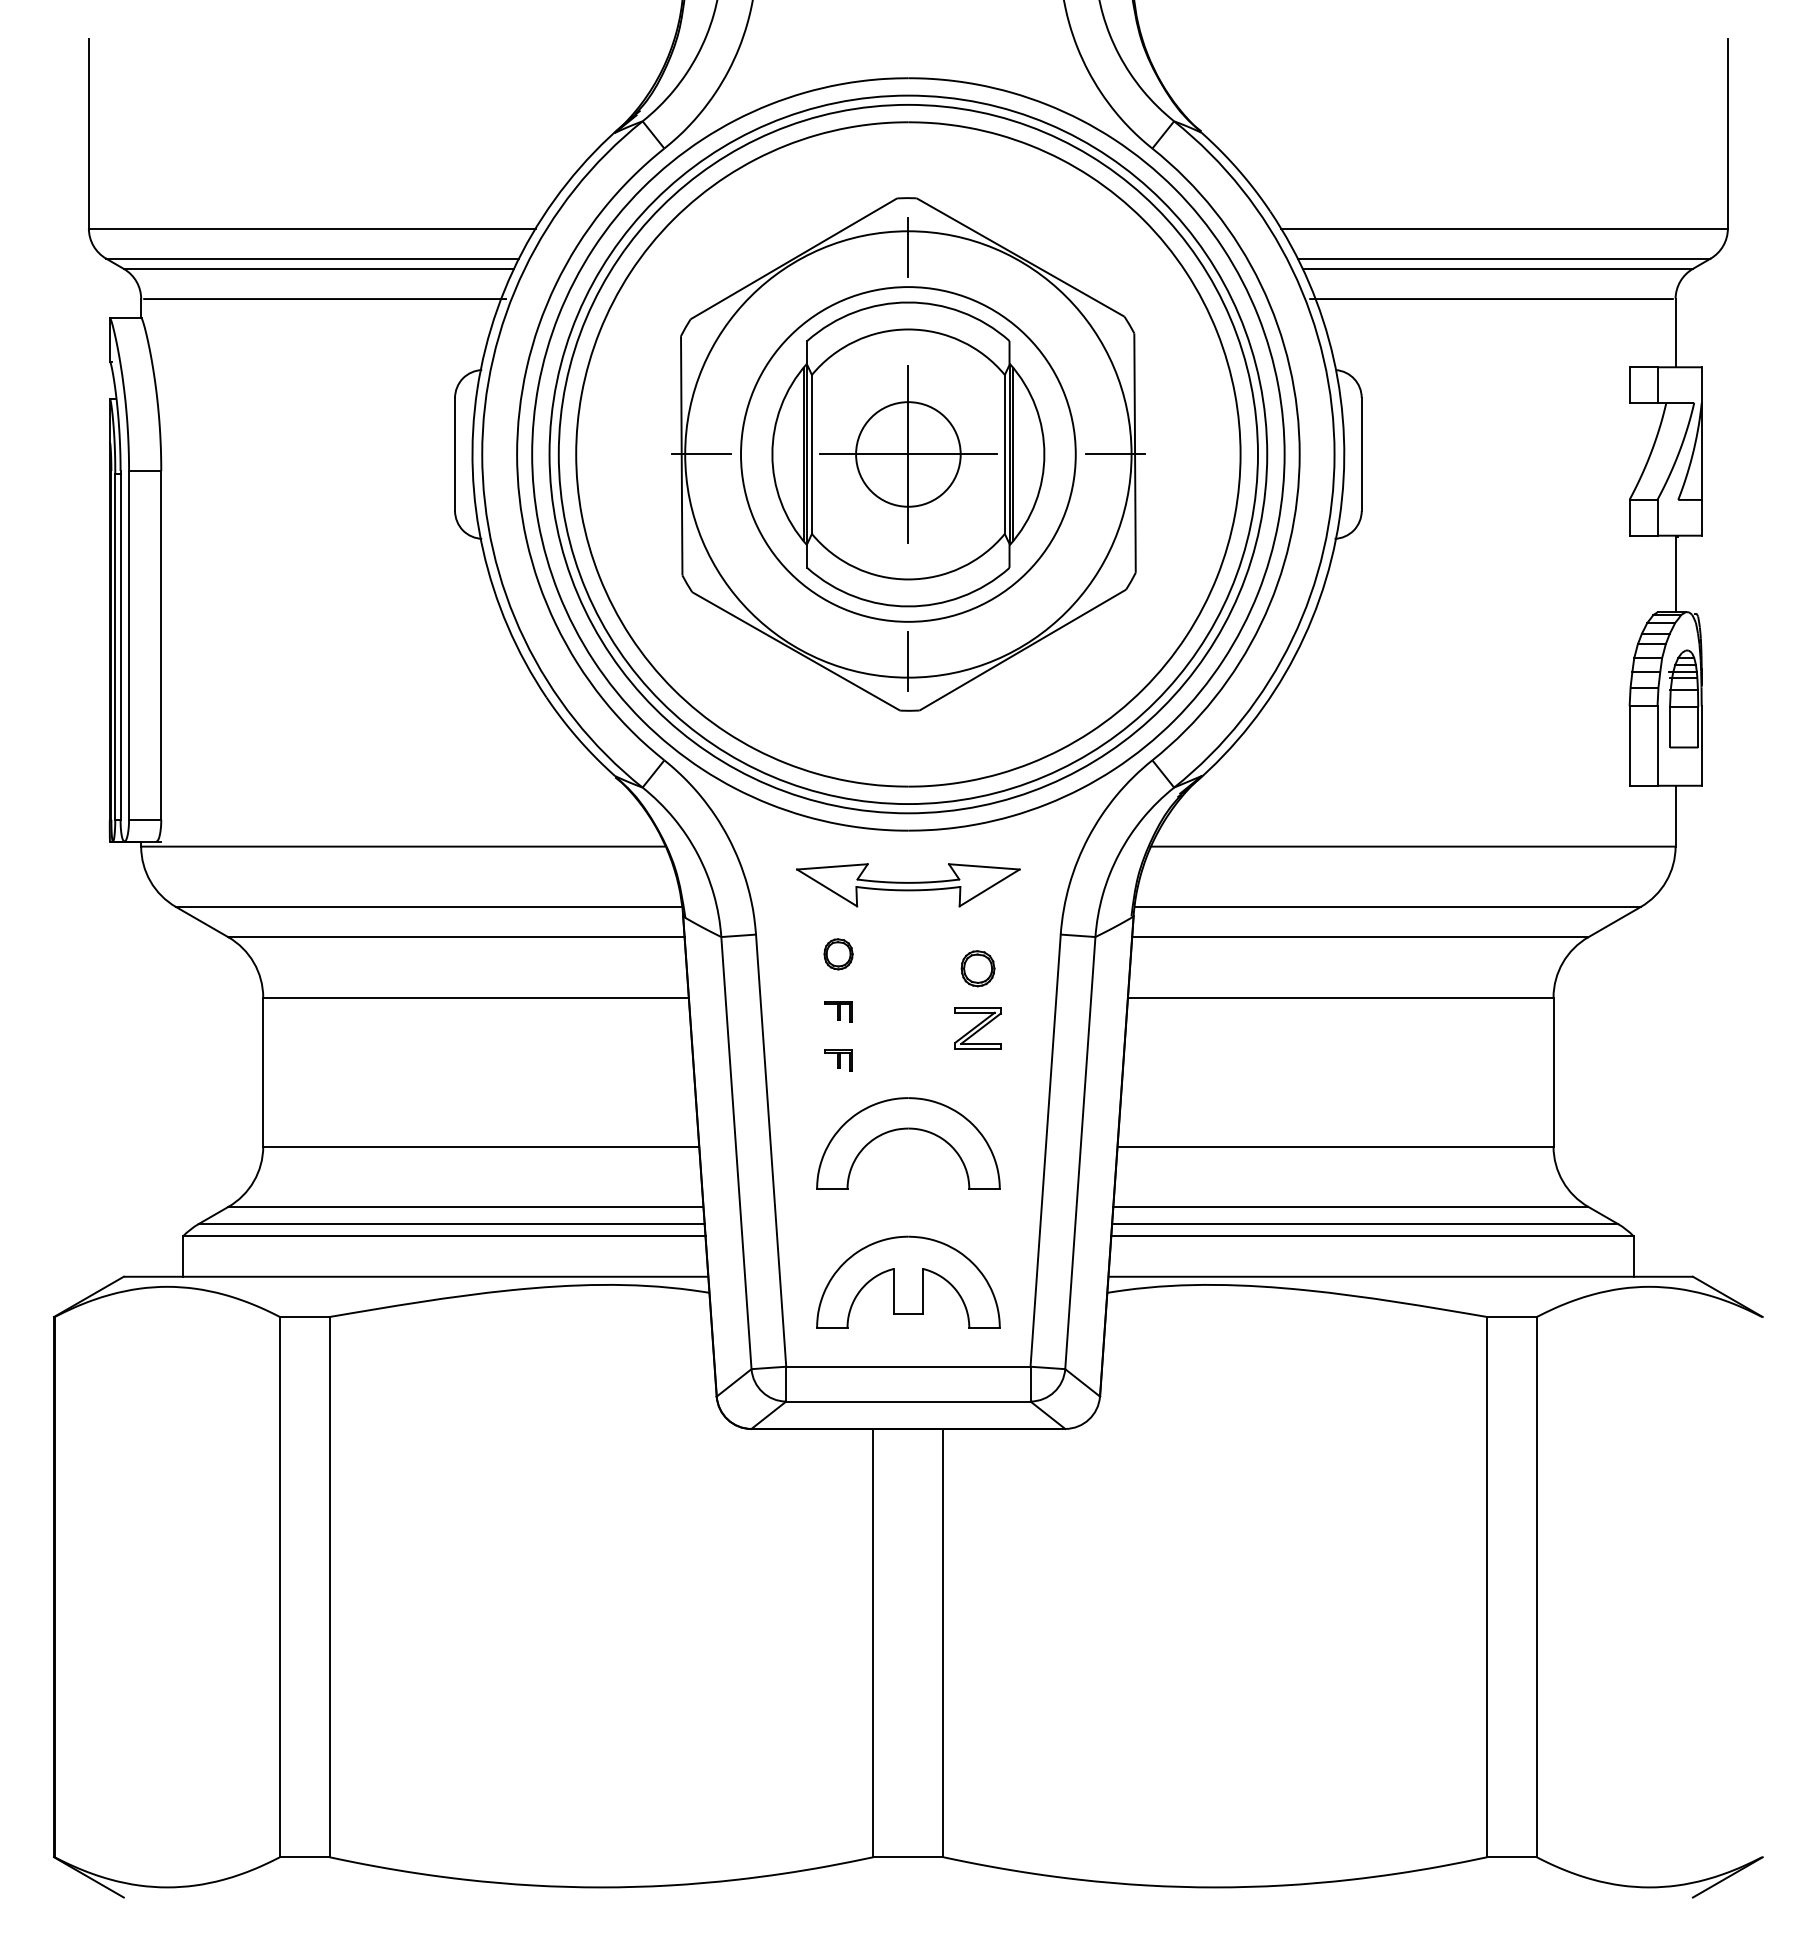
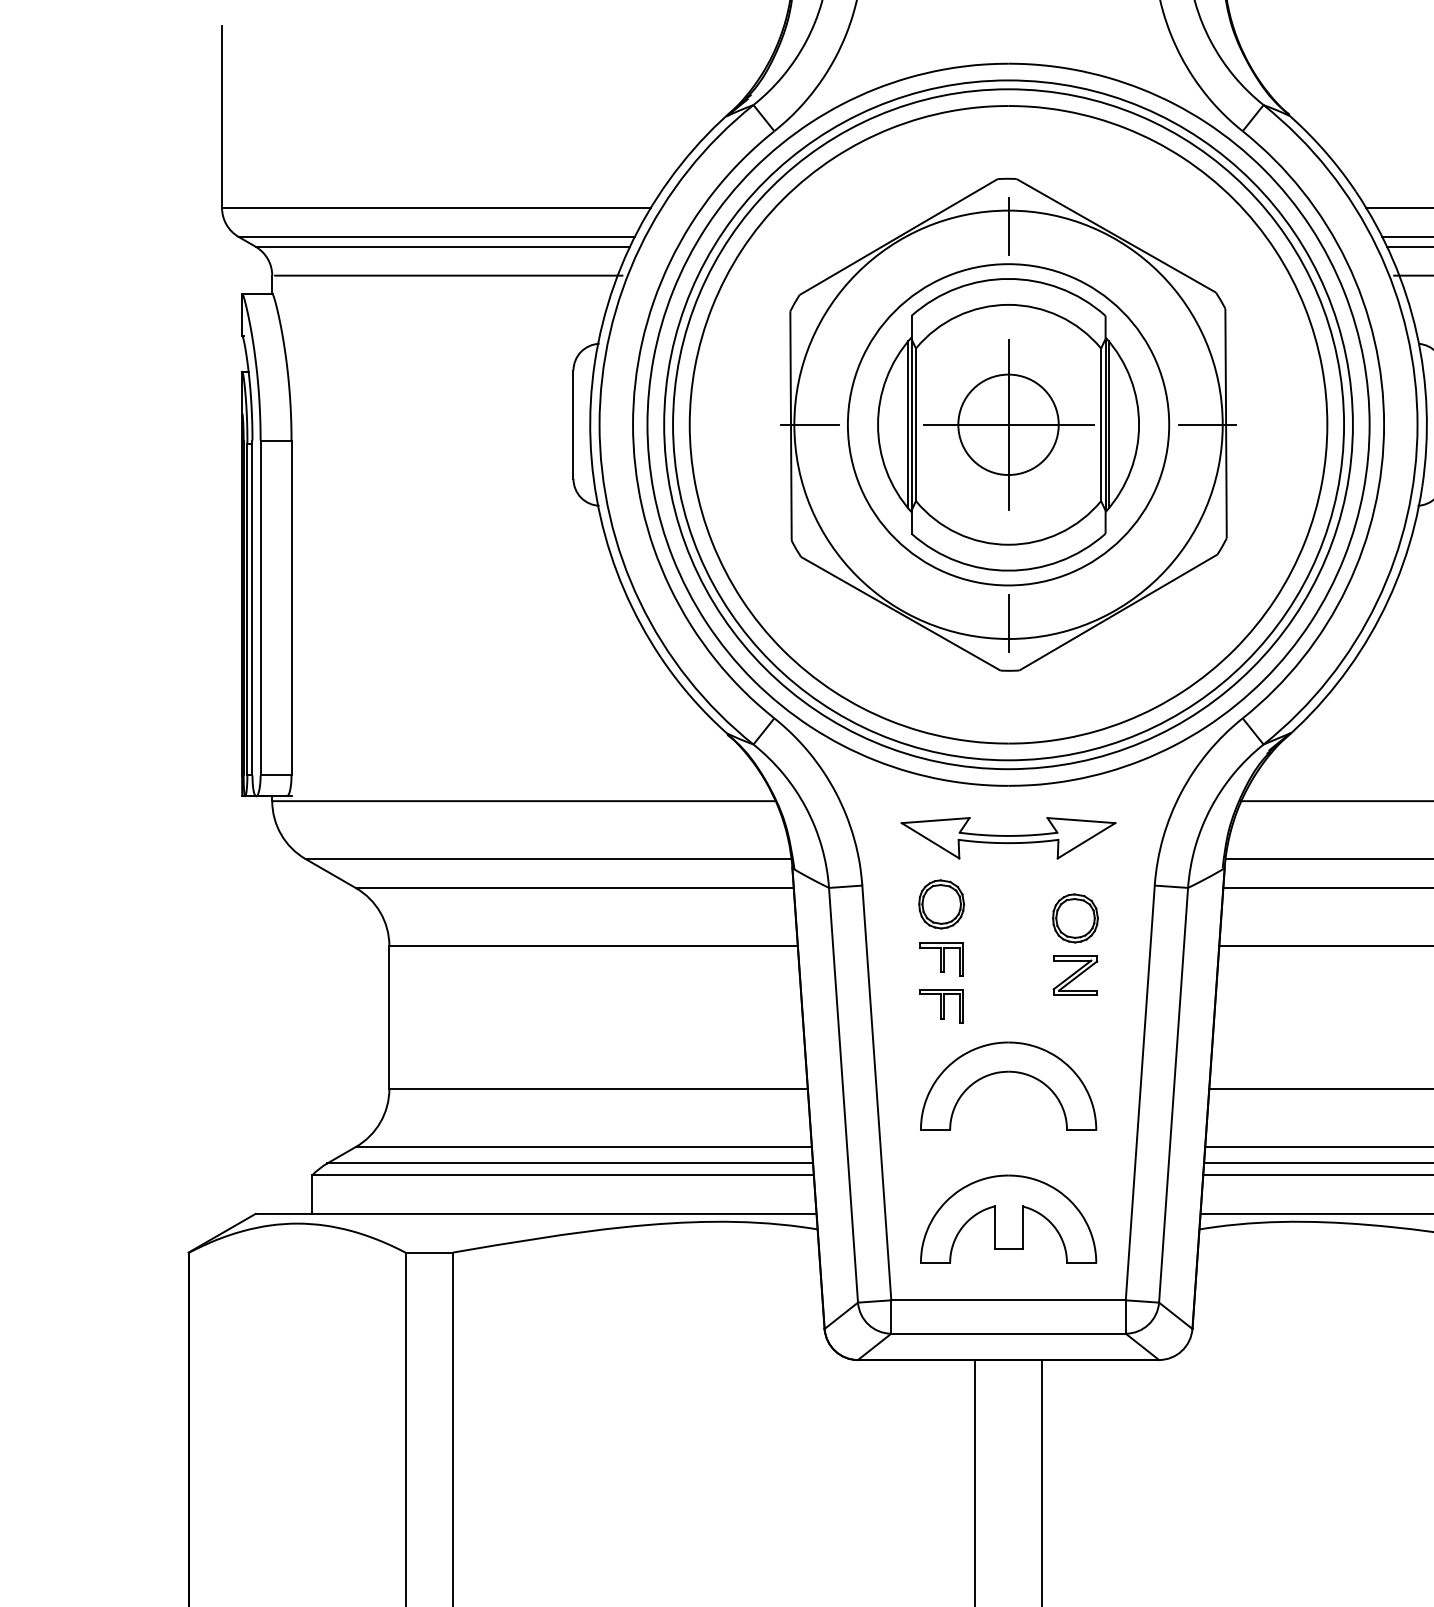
part: (838, 954) -> (941, 904), size x1.67
part: (977, 968) -> (1074, 918), size x1.43
part: (838, 1011) -> (941, 959), size x1.67
part: (838, 1060) -> (941, 1006), size x1.67

